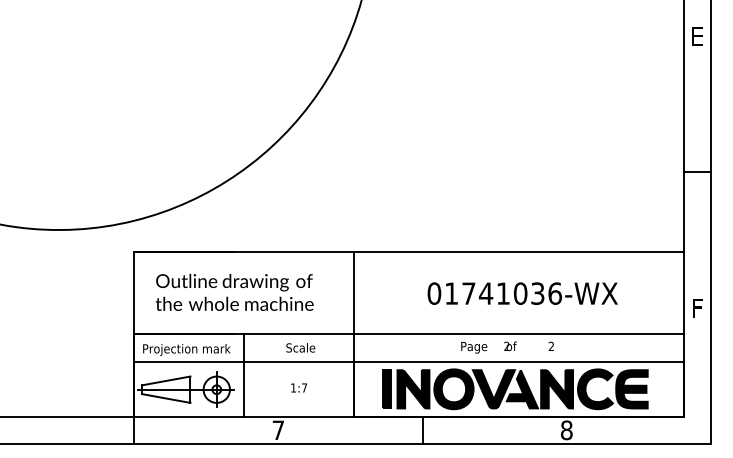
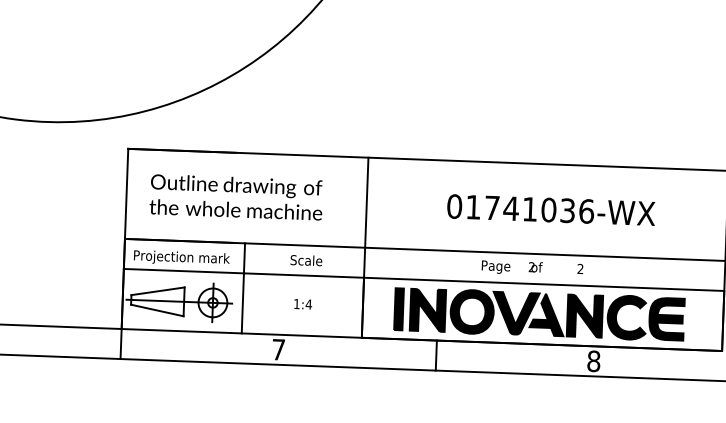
text: (304, 387) -> (308, 304), 1:7 -> 1:4

